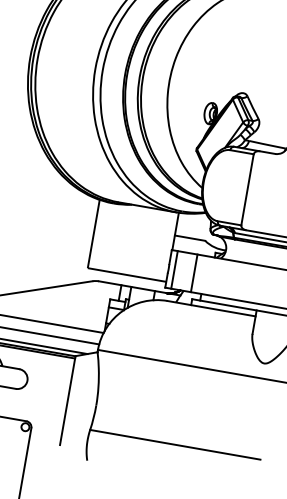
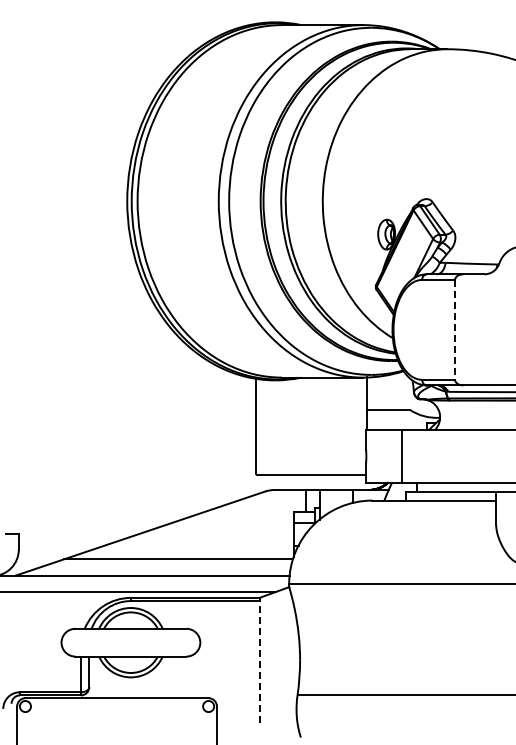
line: (247, 189) -> (455, 329), solid -> dashed
line: (174, 269) -> (374, 456), removed
line: (68, 400) -> (260, 659), solid -> dashed

